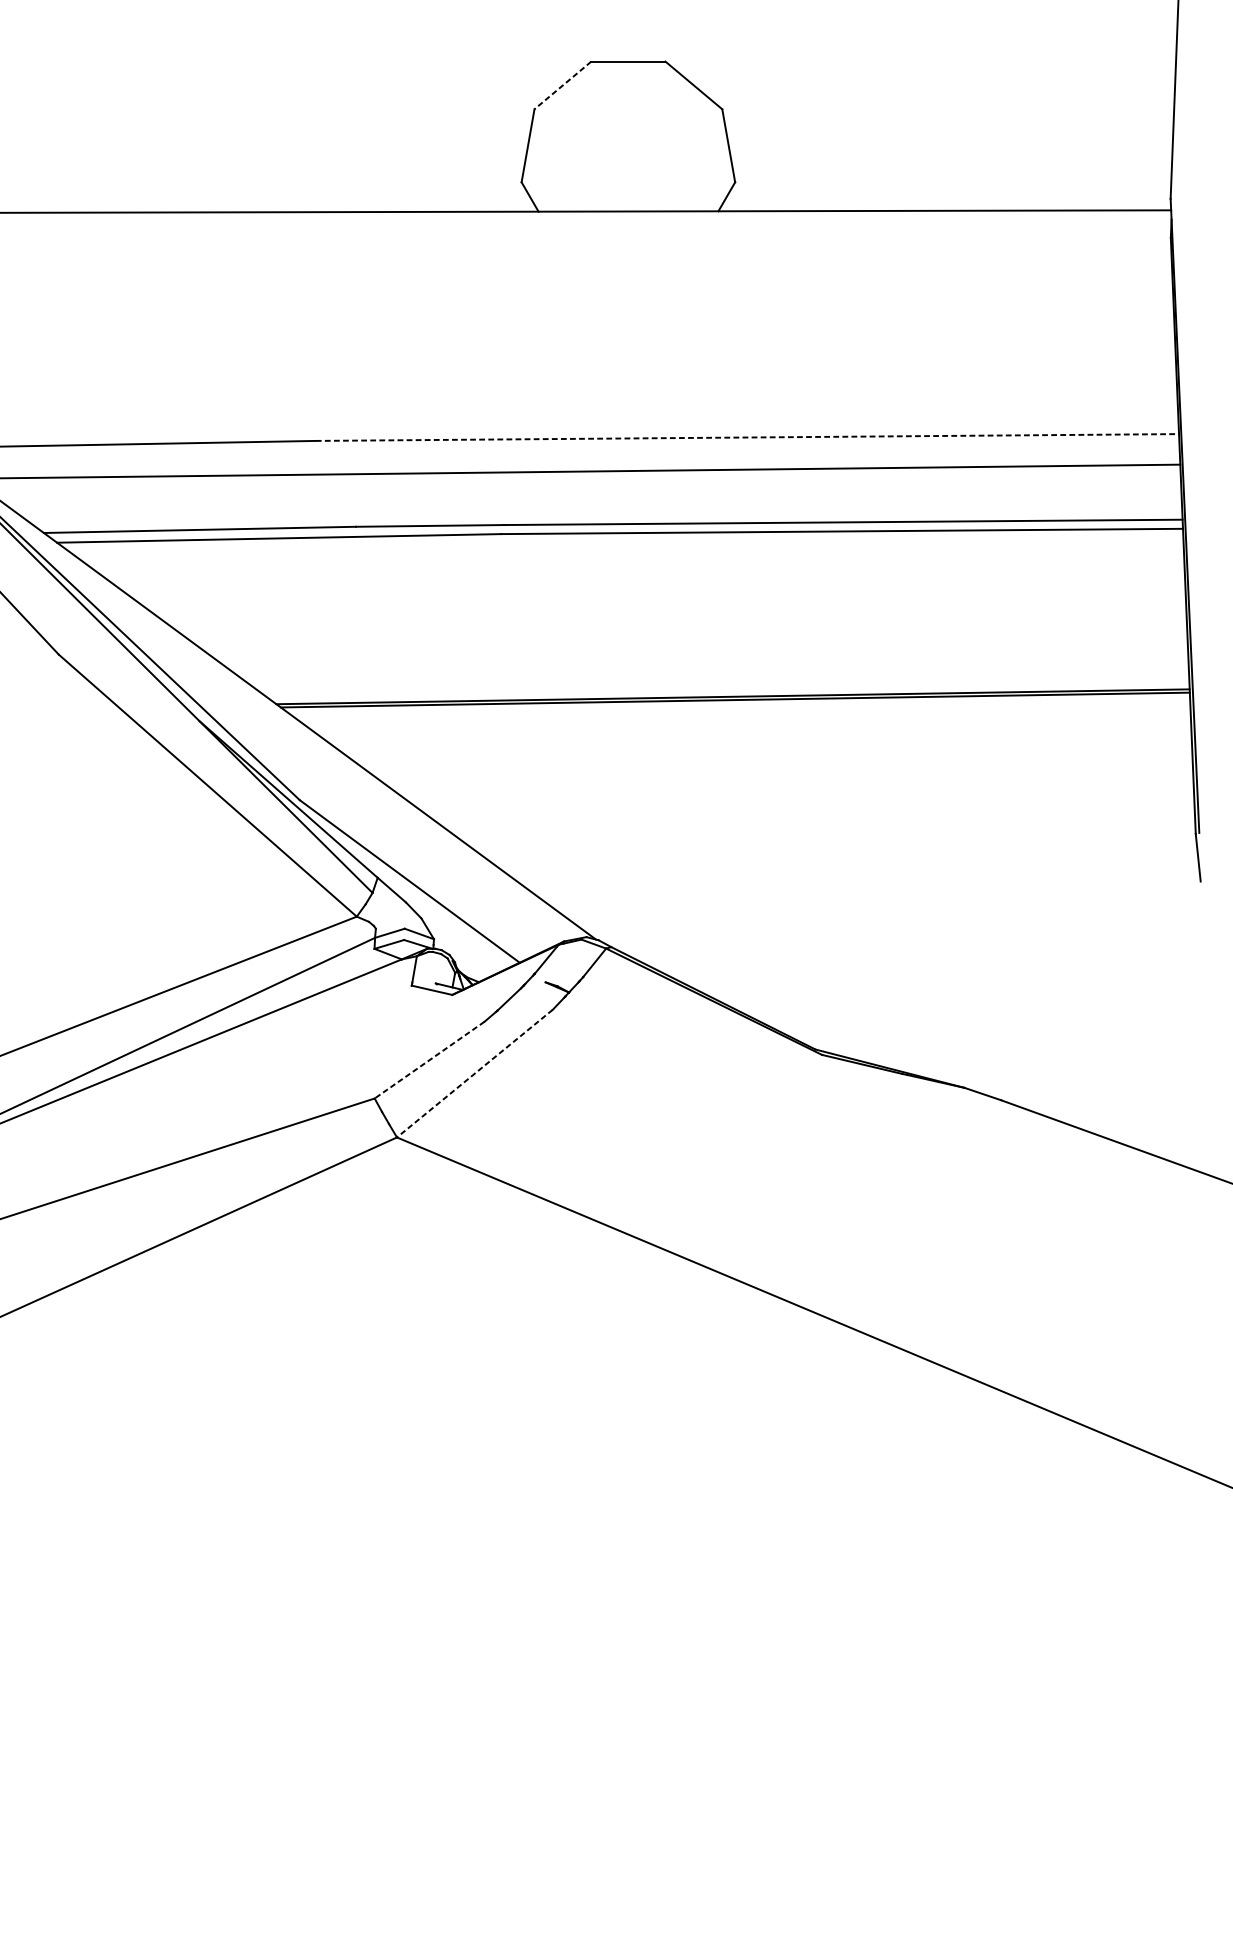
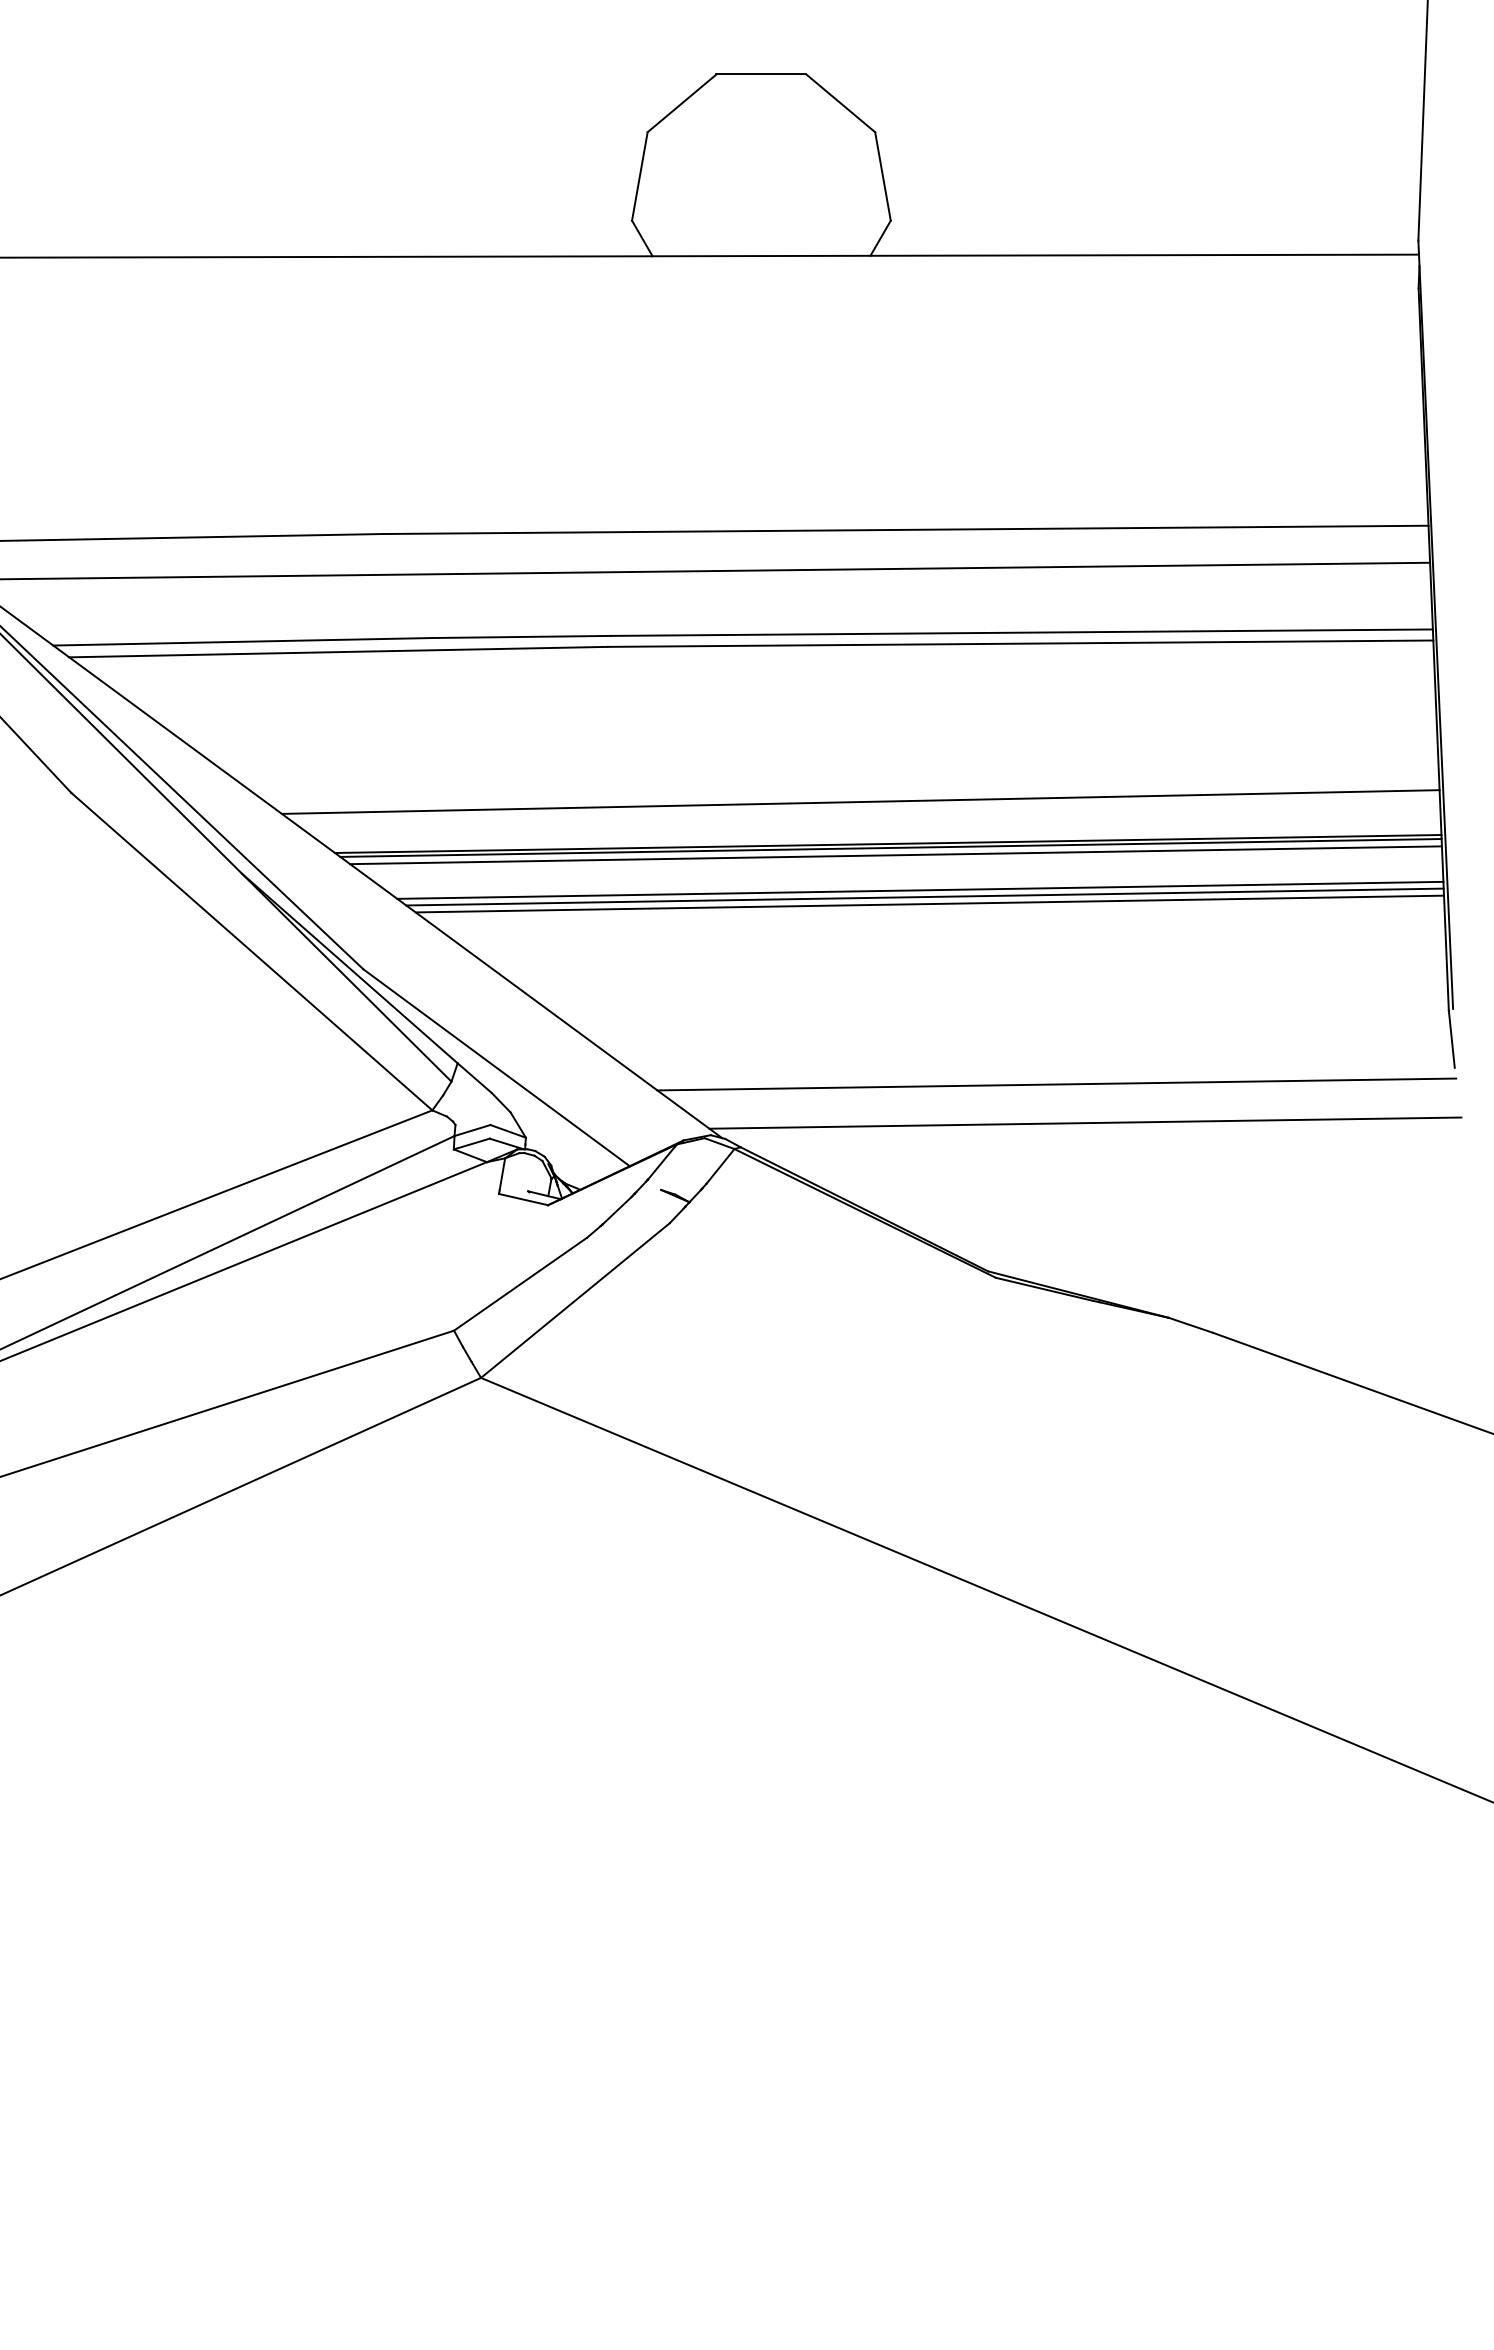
line: (563, 85) -> (682, 103), dashed -> solid
line: (747, 437) -> (905, 529), dashed -> solid
line: (710, 661) -> (860, 801), added
line: (739, 706) -> (895, 855), added
line: (759, 734) -> (920, 889), added
line: (763, 740) -> (924, 896), added
line: (767, 745) -> (929, 903), added
line: (871, 895) -> (1056, 1084), added
line: (895, 926) -> (1085, 1122), added
line: (429, 1060) -> (520, 1284), dashed -> solid
line: (474, 1073) -> (575, 1300), dashed -> solid

